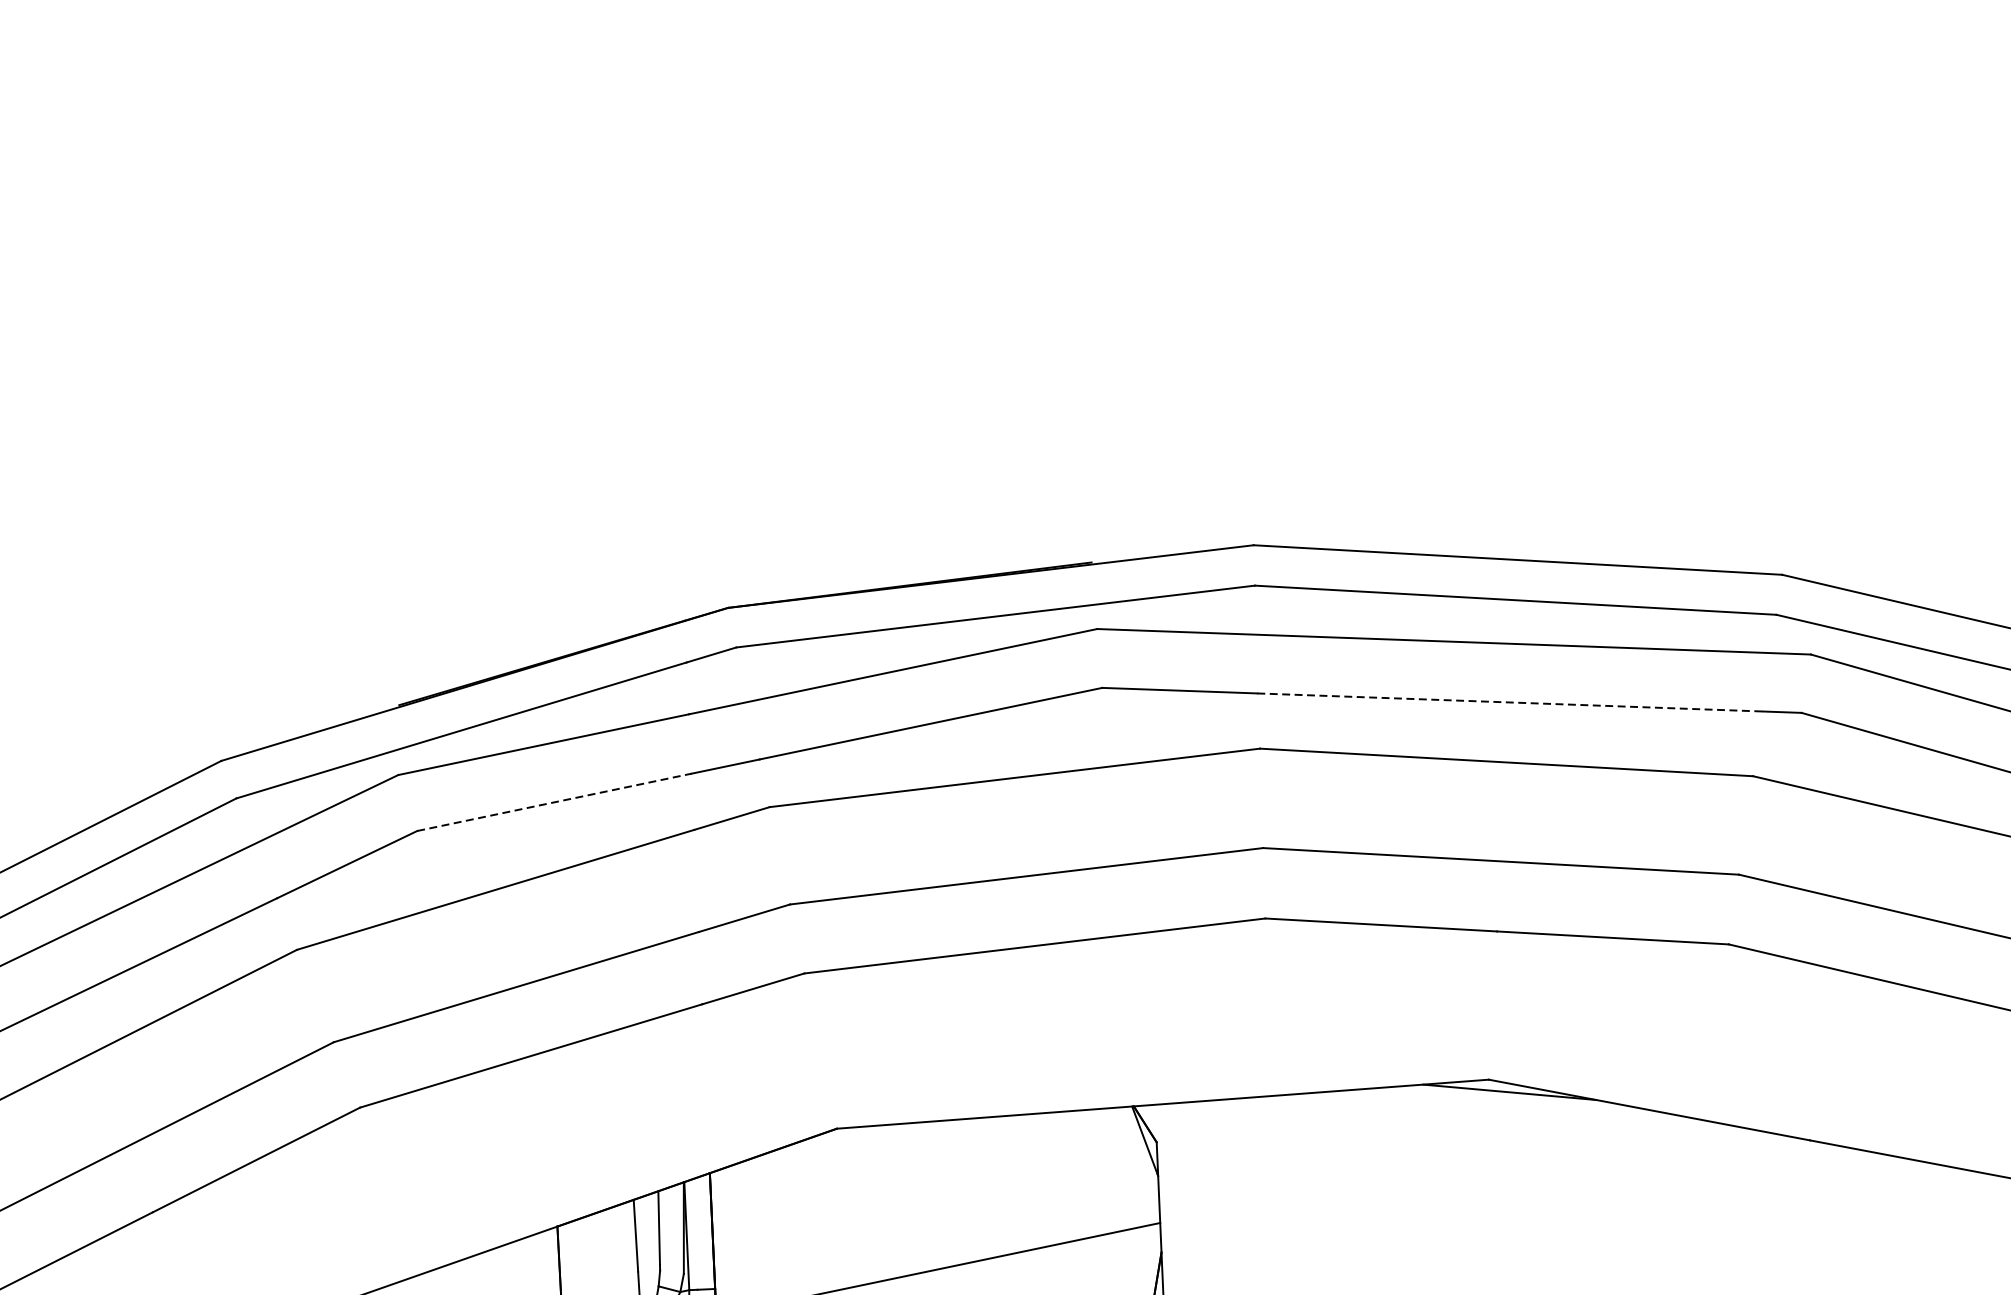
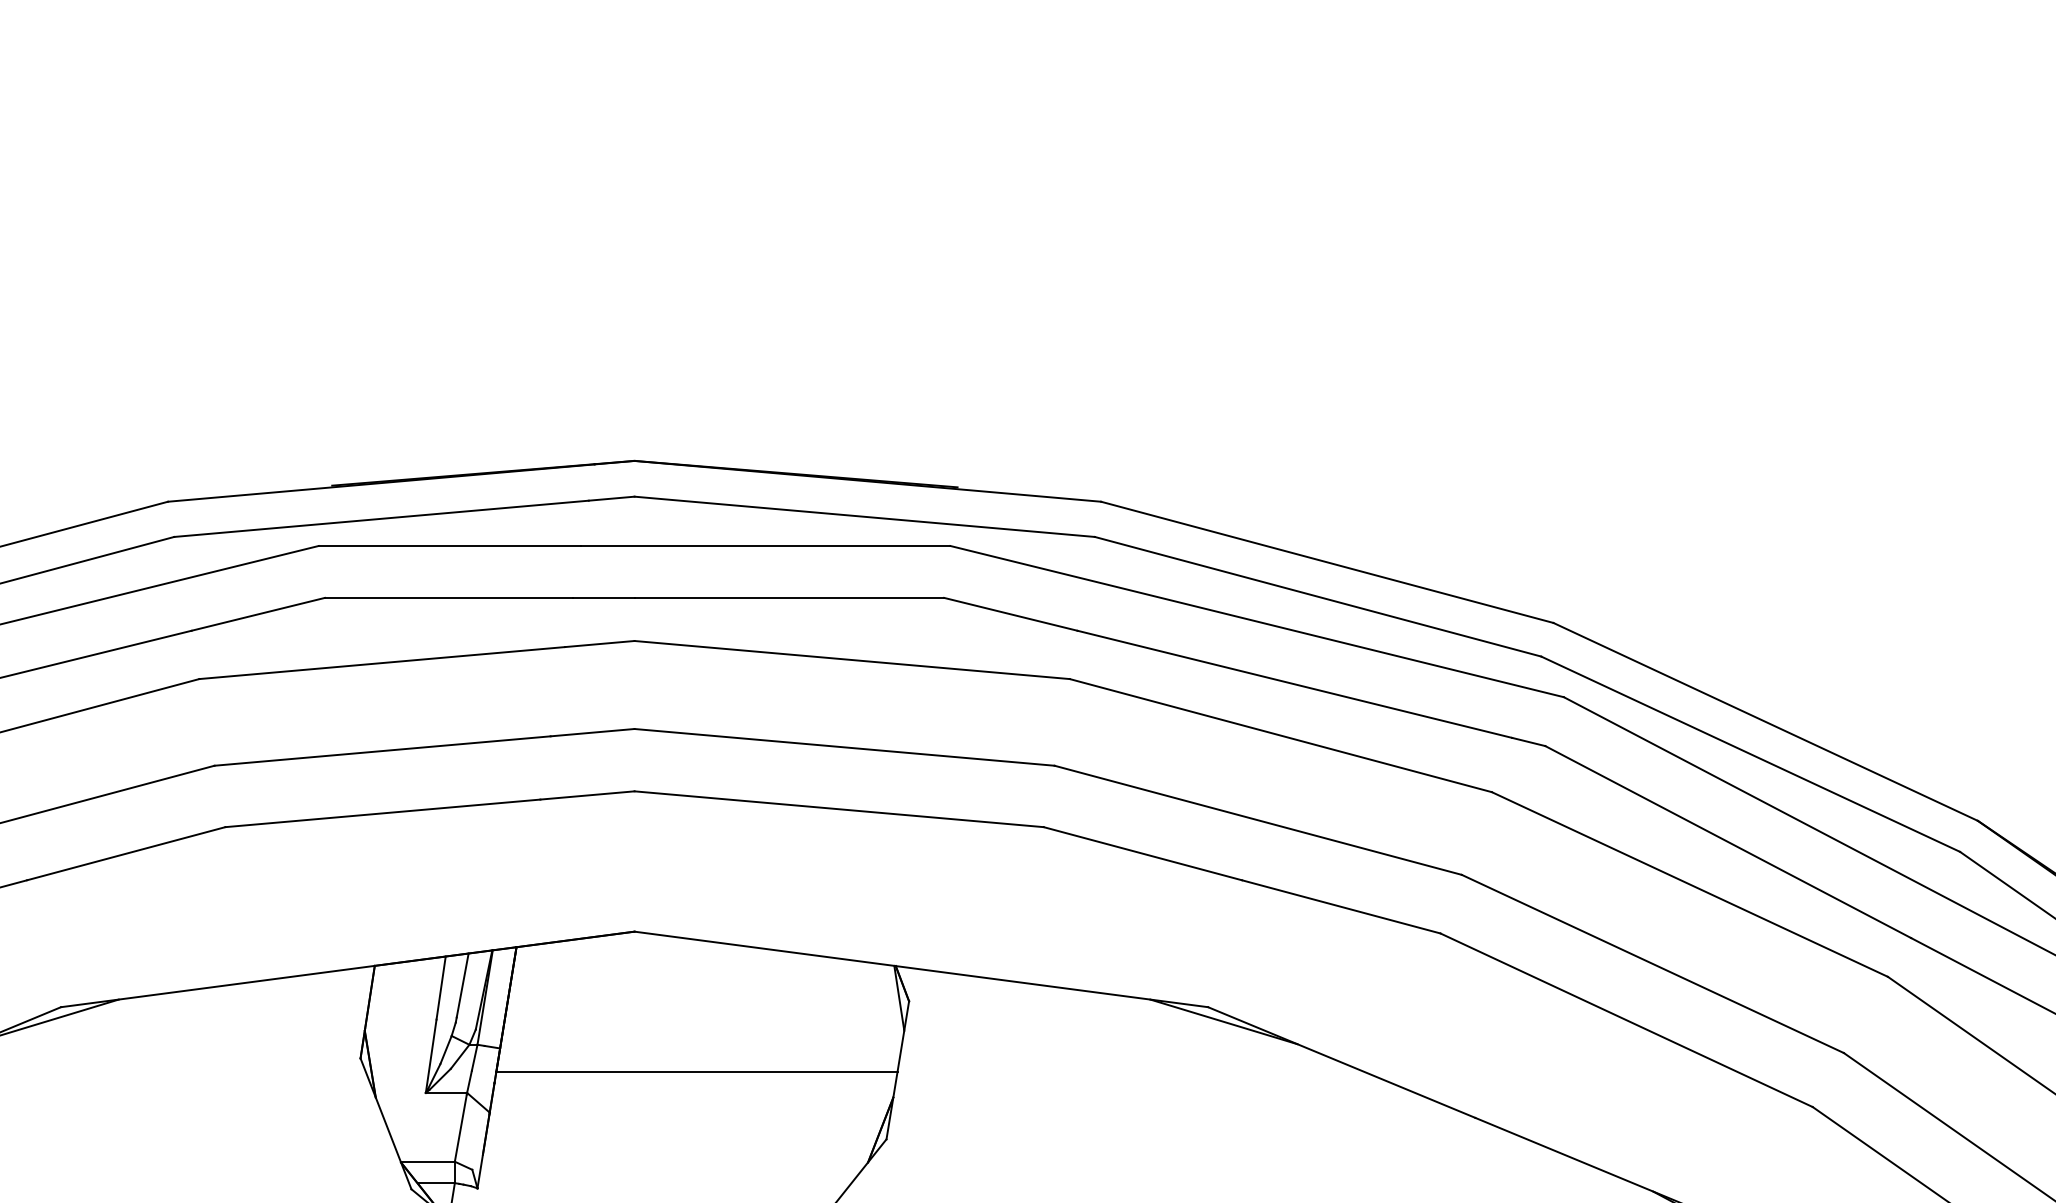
line: (1509, 702) -> (1294, 684), dashed -> solid
line: (554, 801) -> (449, 597), dashed -> solid

